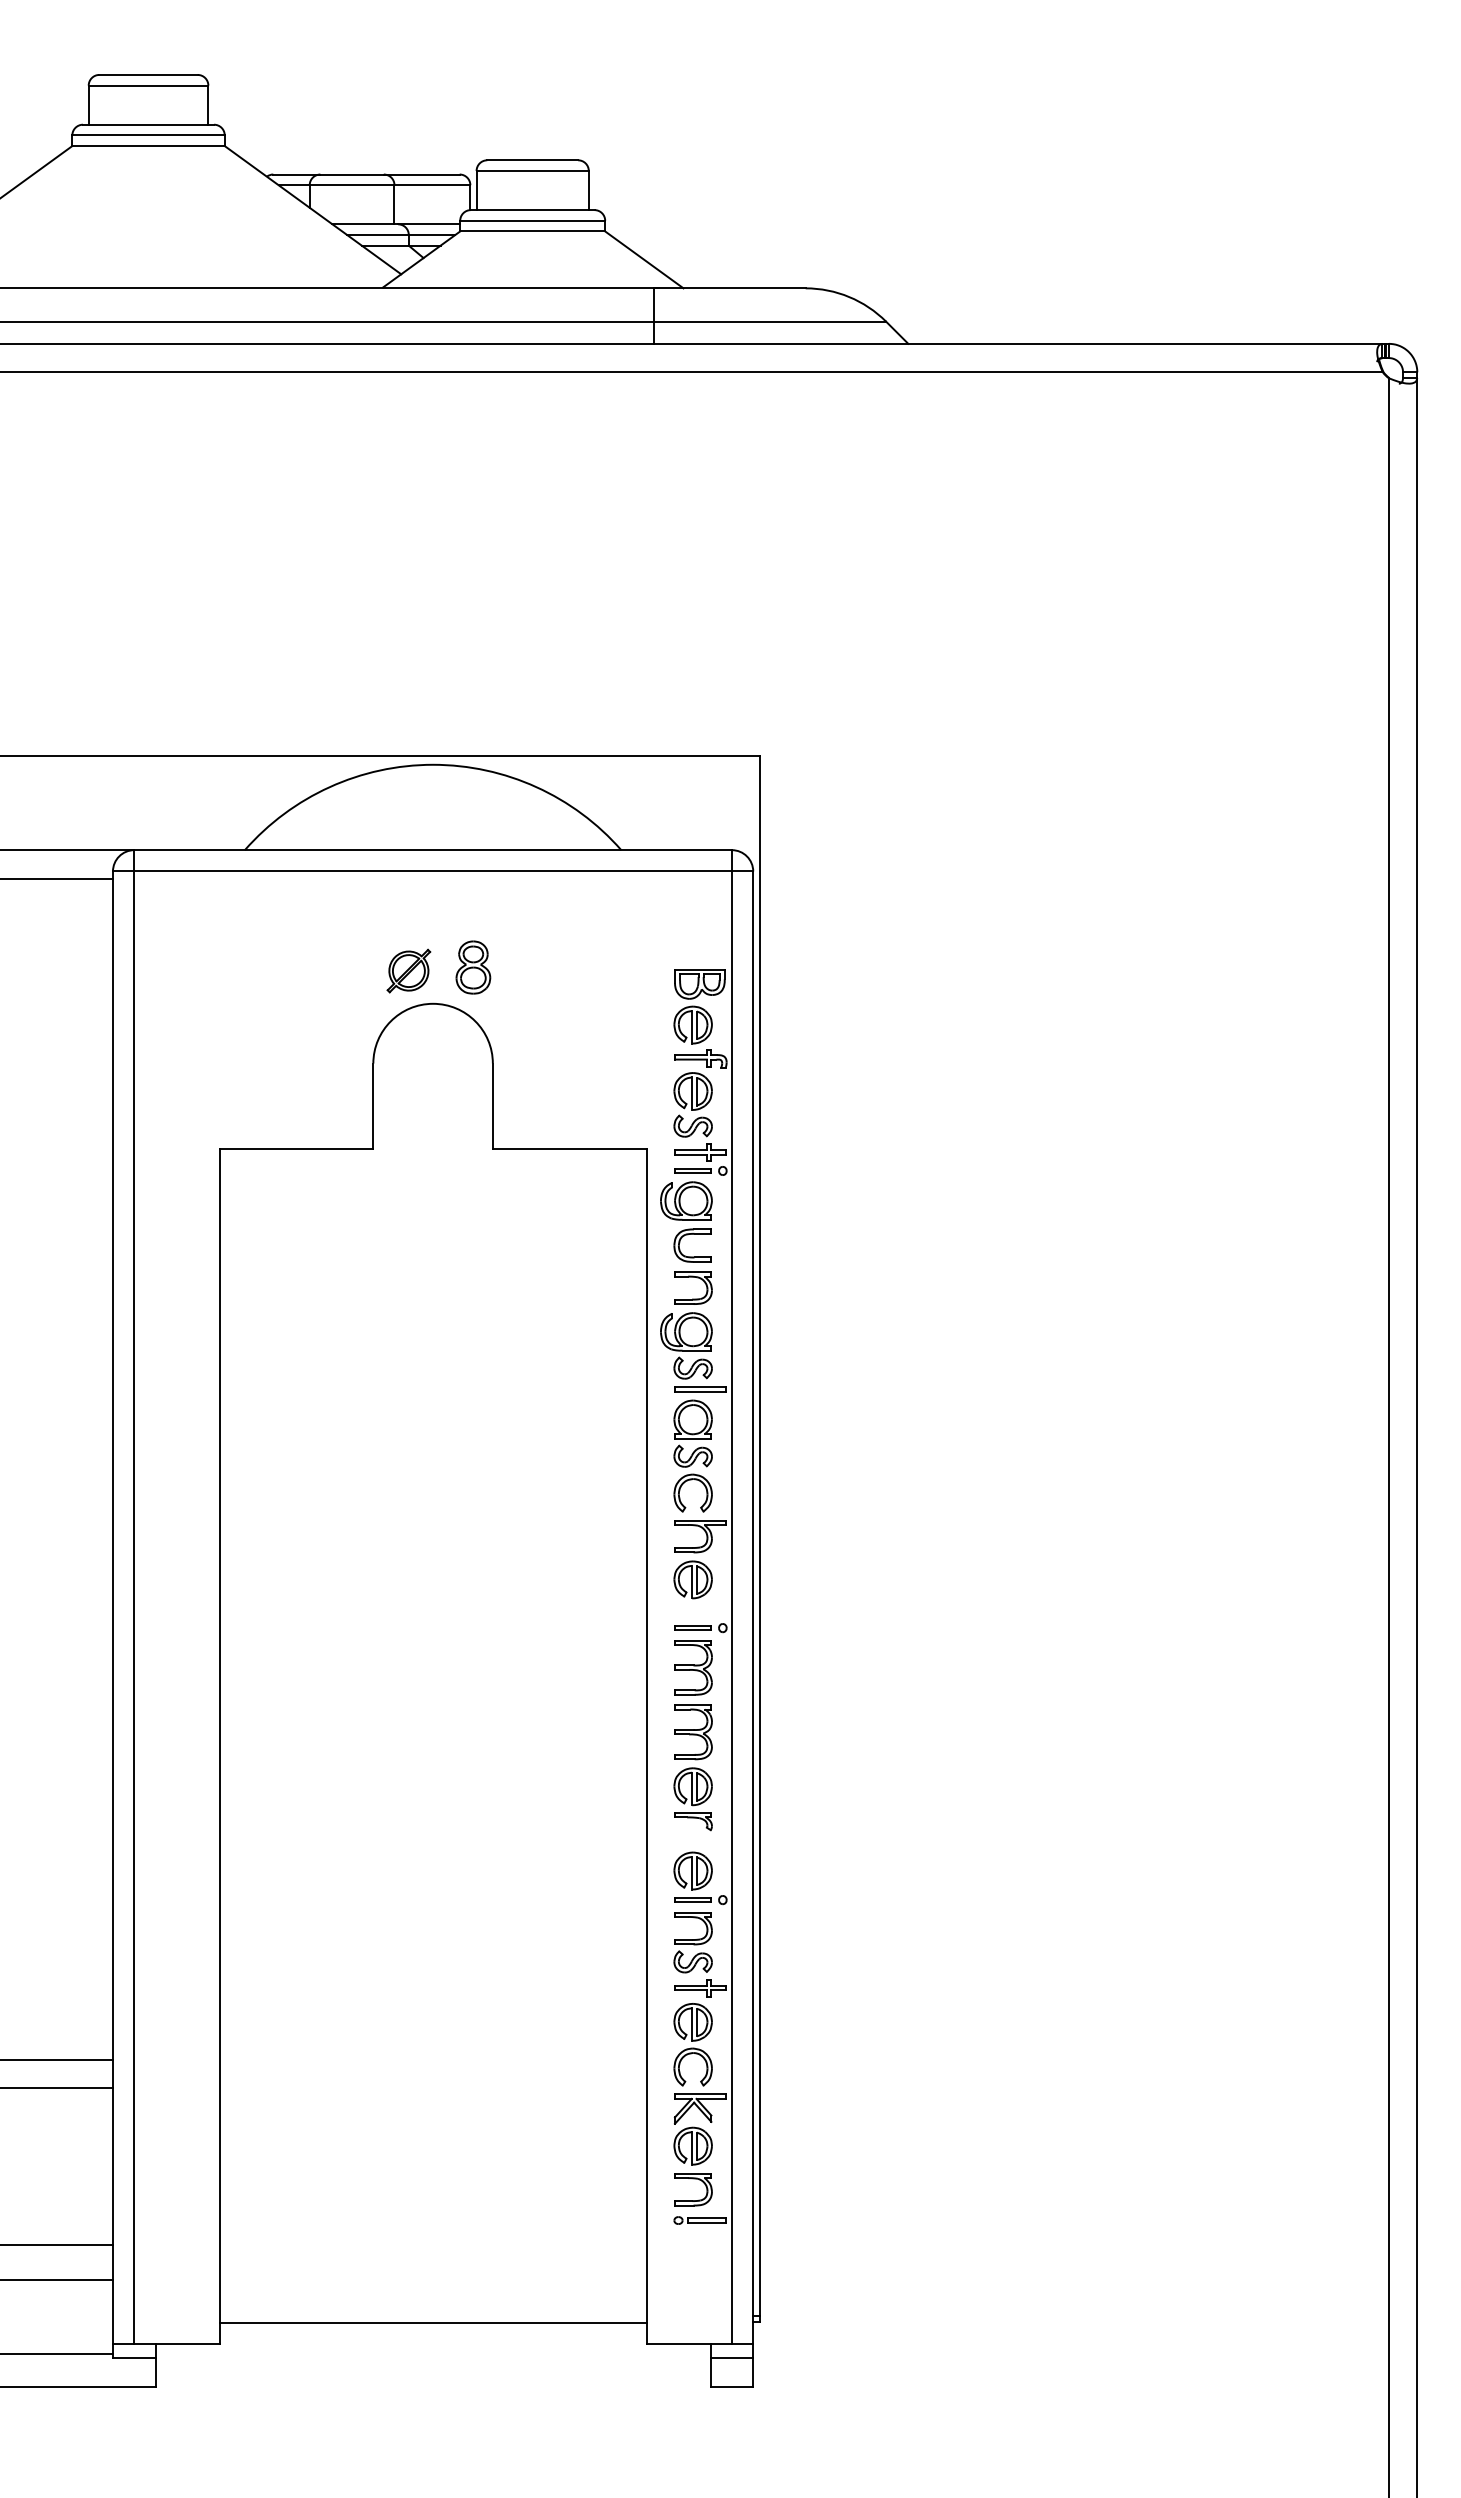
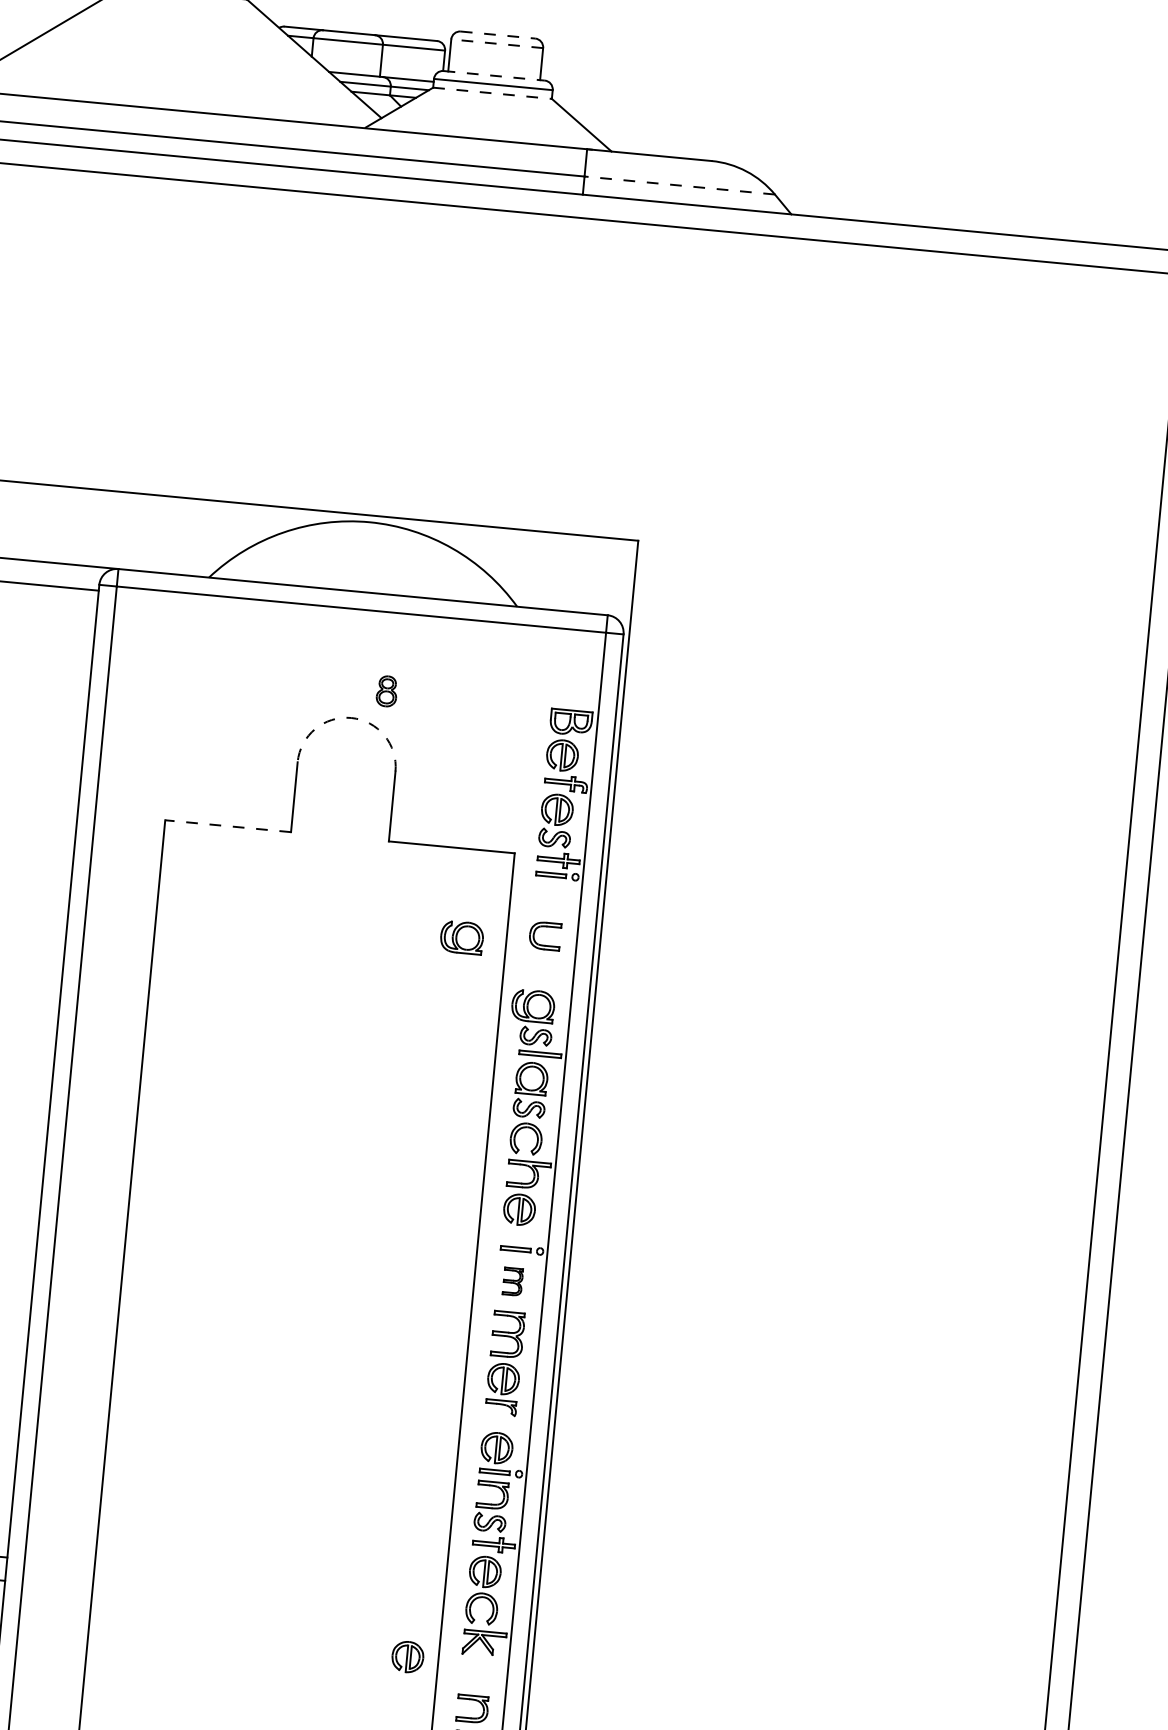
line: (533, 160) -> (498, 35), solid -> dashed
line: (532, 170) -> (497, 43), solid -> dashed
line: (532, 210) -> (493, 76), solid -> dashed
line: (533, 231) -> (493, 93), solid -> dashed
line: (769, 321) -> (679, 185), solid -> dashed
part: (473, 967) -> (387, 691), size x0.7
part: (408, 970) -> (333, 688), removed
arc: (433, 1003) -> (351, 717), solid -> dashed
line: (296, 1148) -> (228, 825), solid -> dashed
part: (686, 1200) -> (462, 937), moved
part: (697, 1278) -> (546, 963), removed
part: (693, 1667) -> (513, 1281), size x0.6
part: (692, 2145) -> (407, 1656), moved

